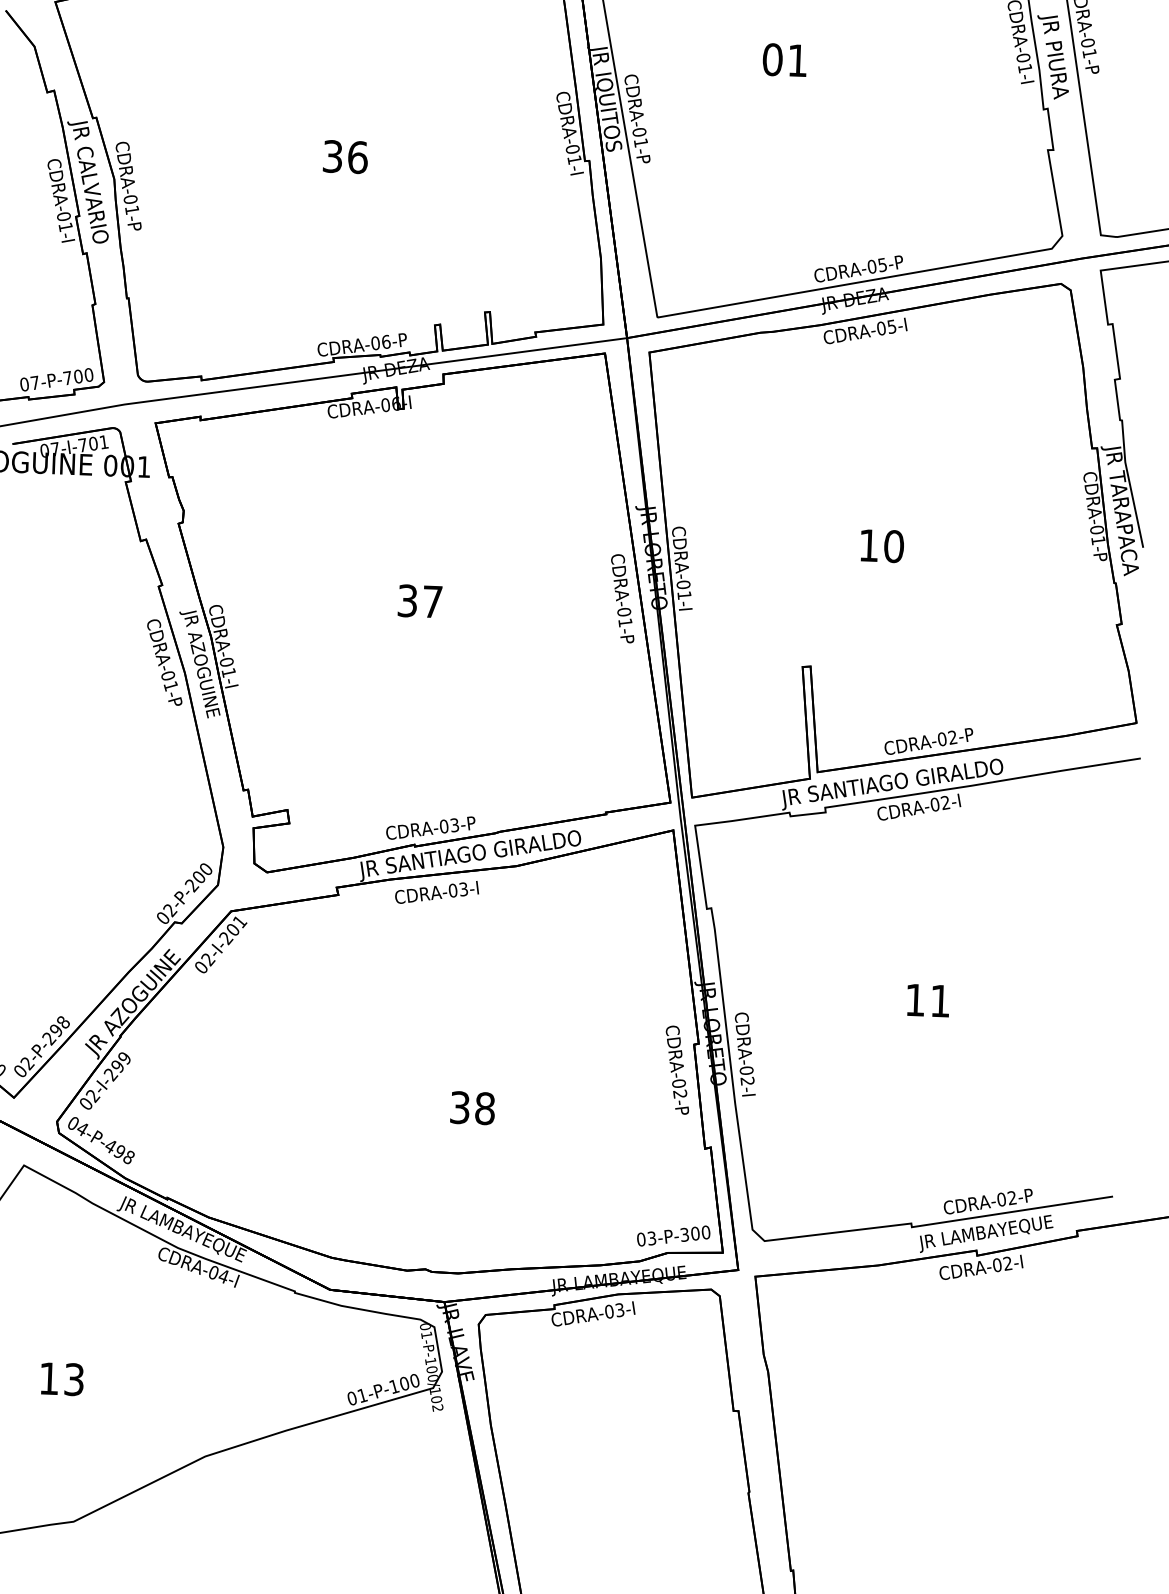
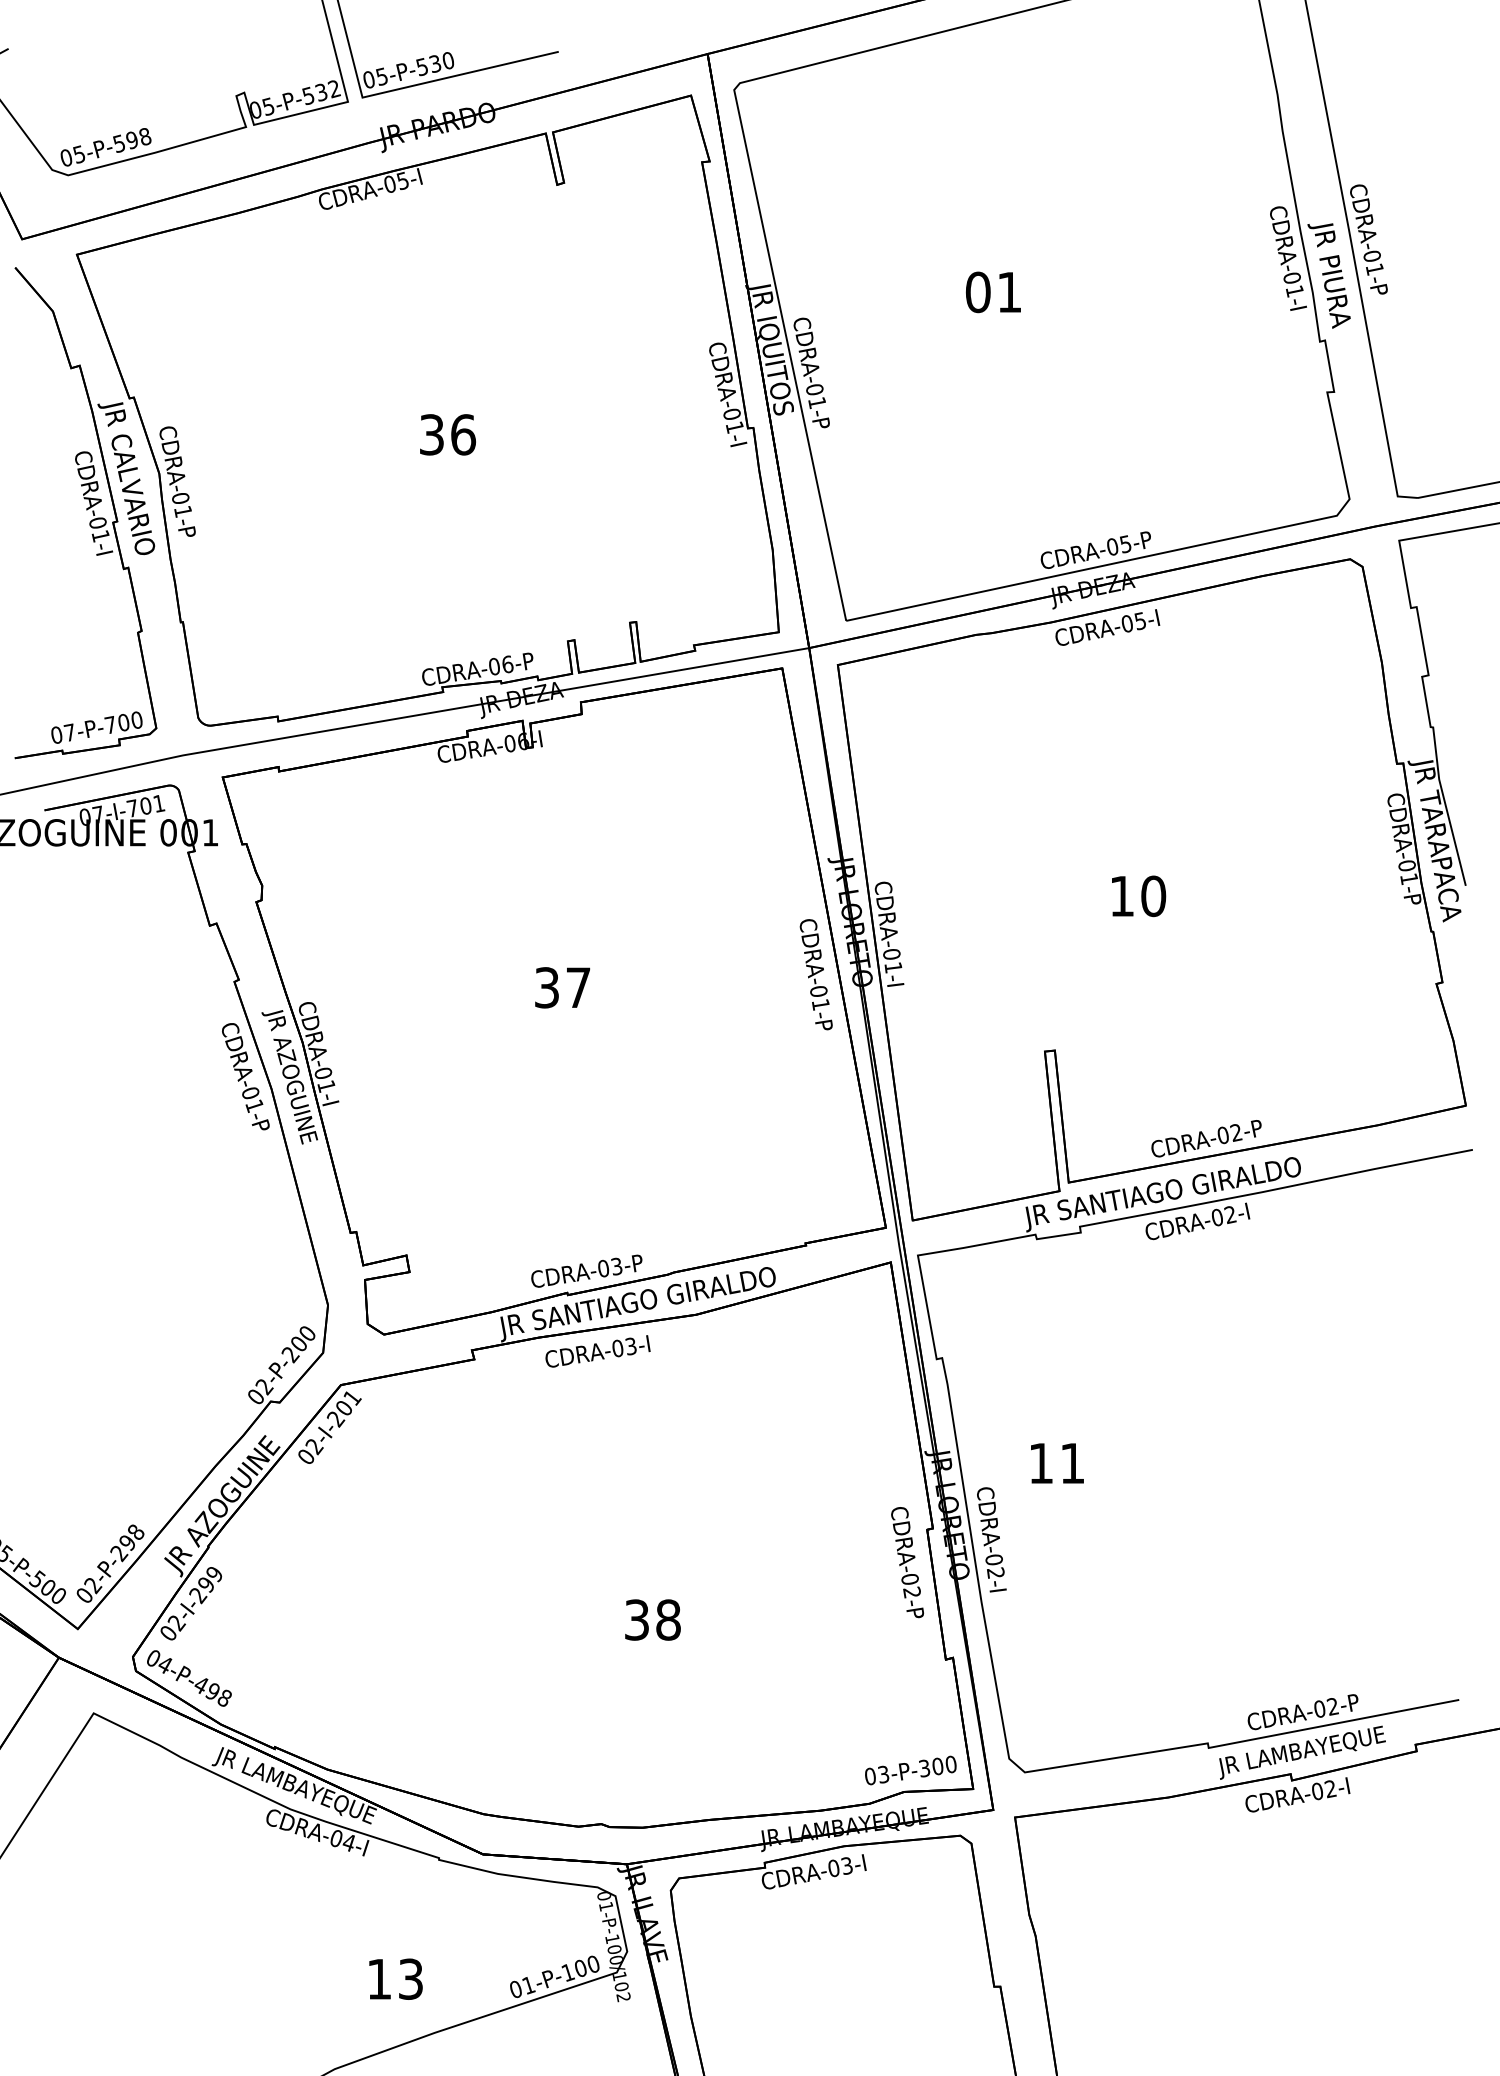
text: (928, 1000) -> (1057, 1463), moved
text: (62, 1378) -> (395, 1978), moved

